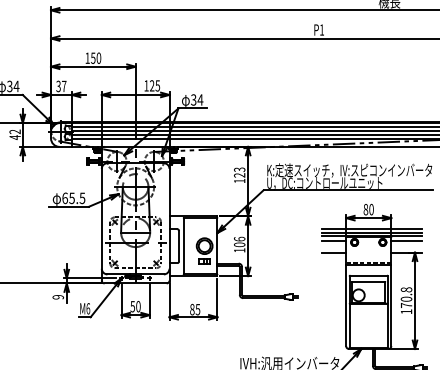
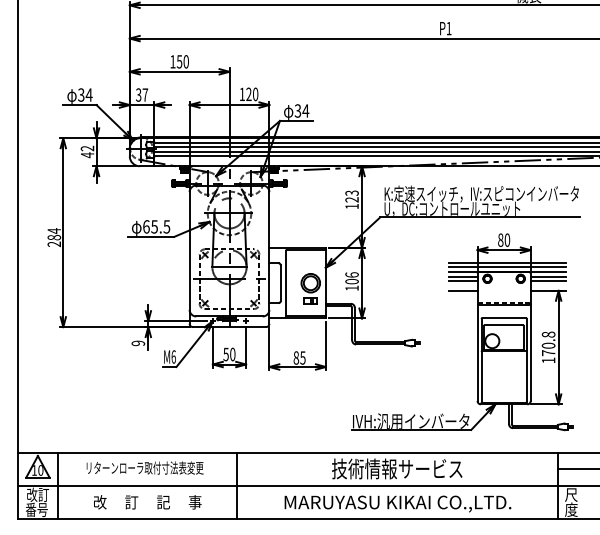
text: (157, 85) -> (255, 94), 125 -> 120
line: (334, 244) -> (463, 281), added
line: (406, 244) -> (548, 281), added

